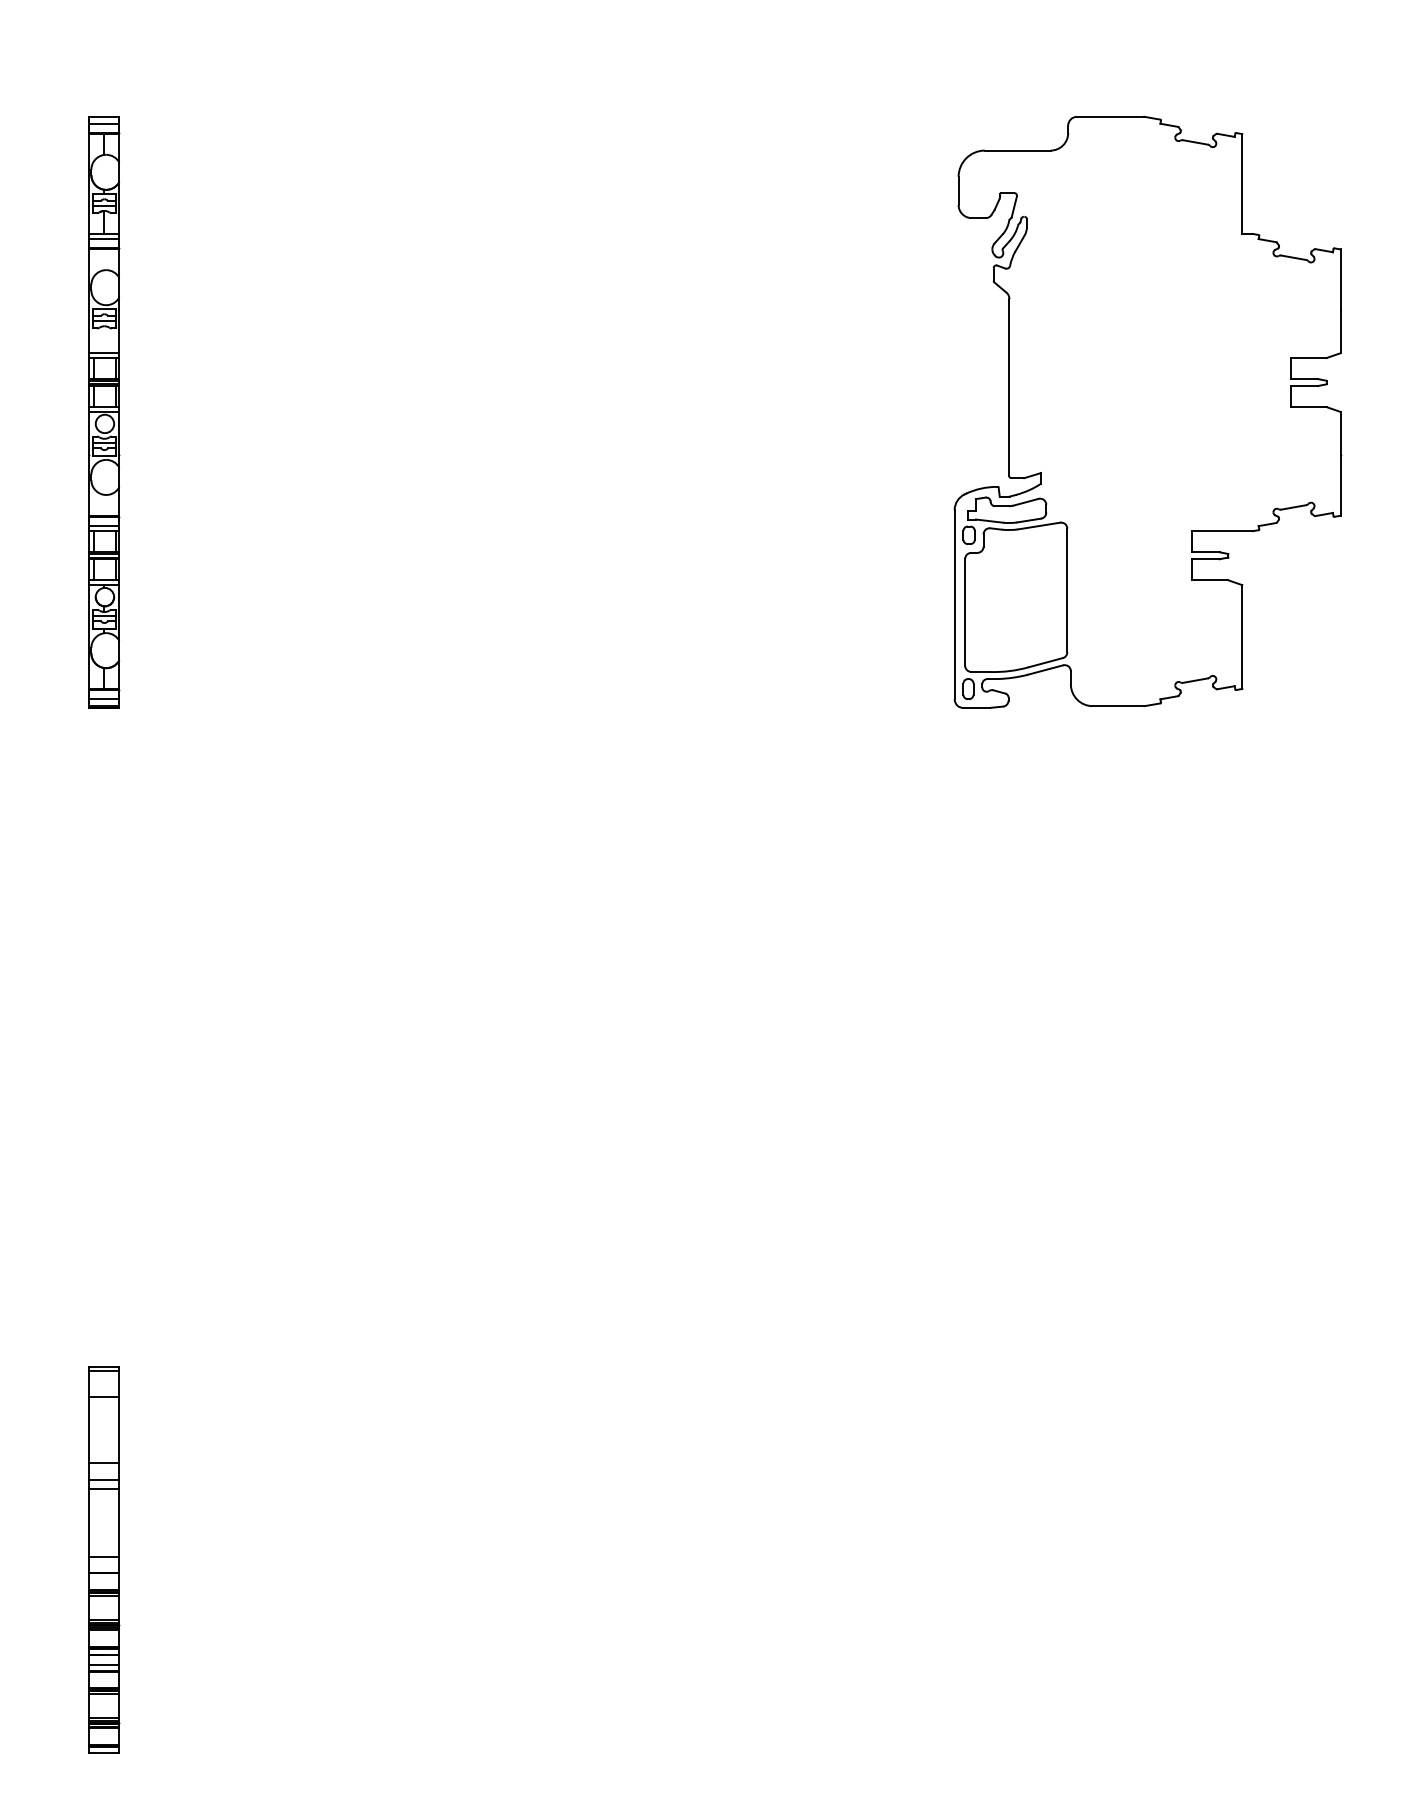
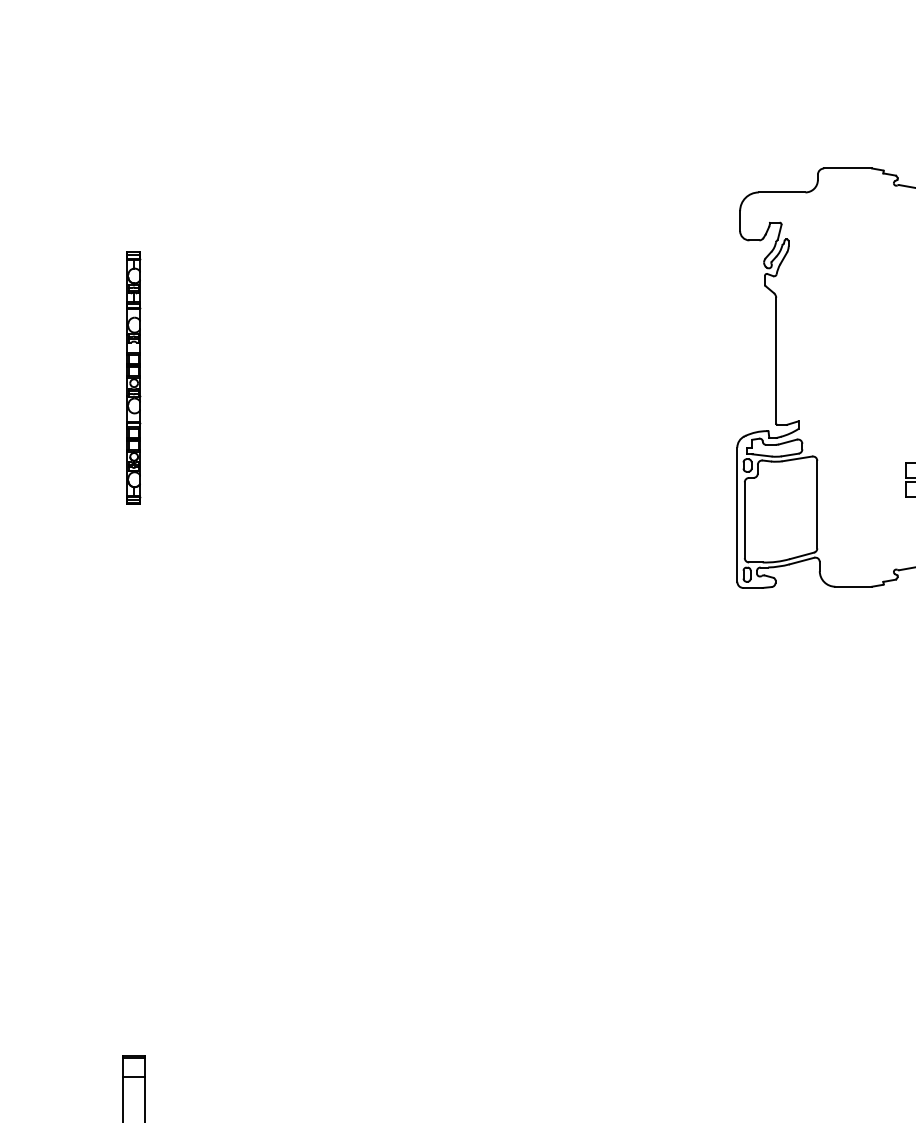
part: (104, 412) -> (133, 378), size x0.6

